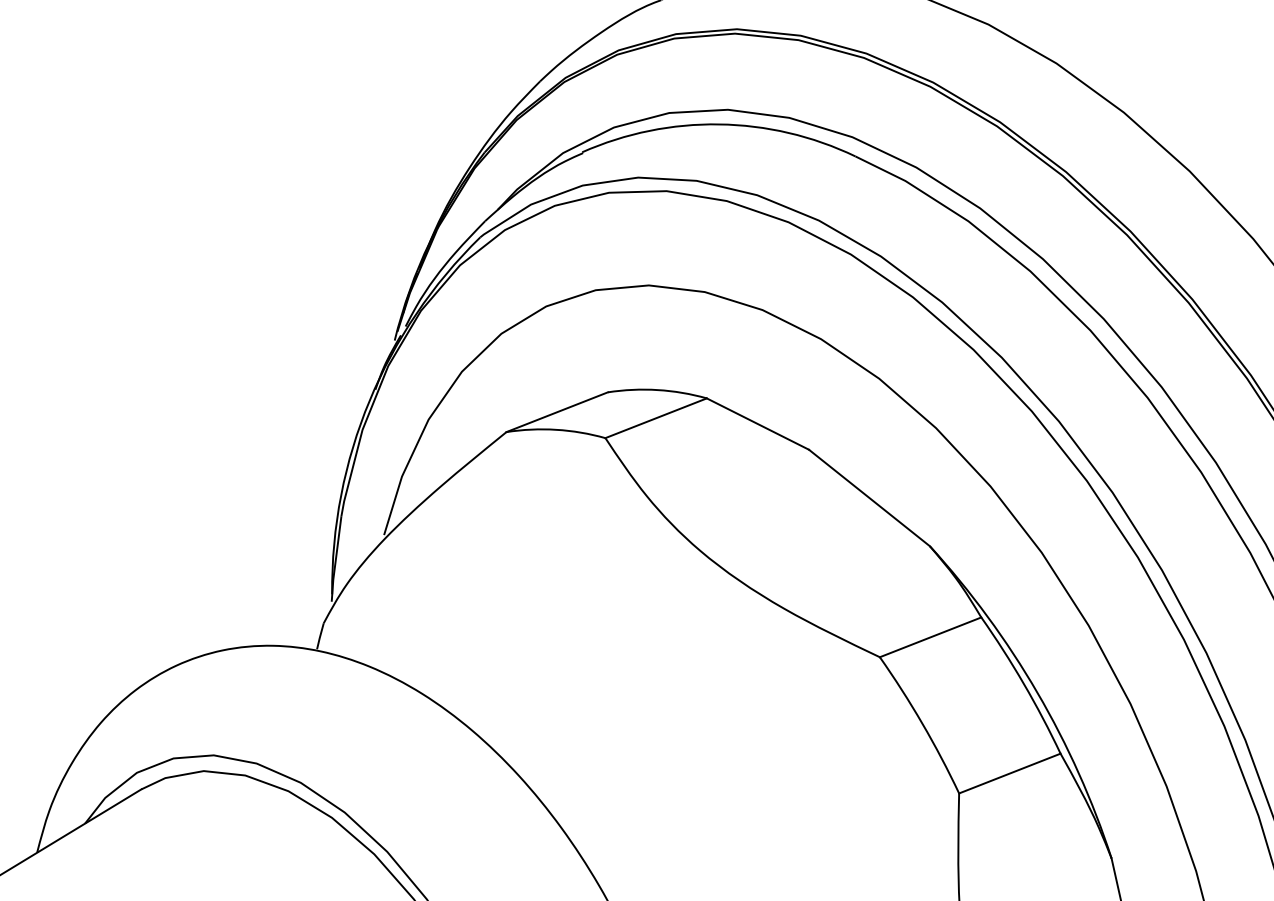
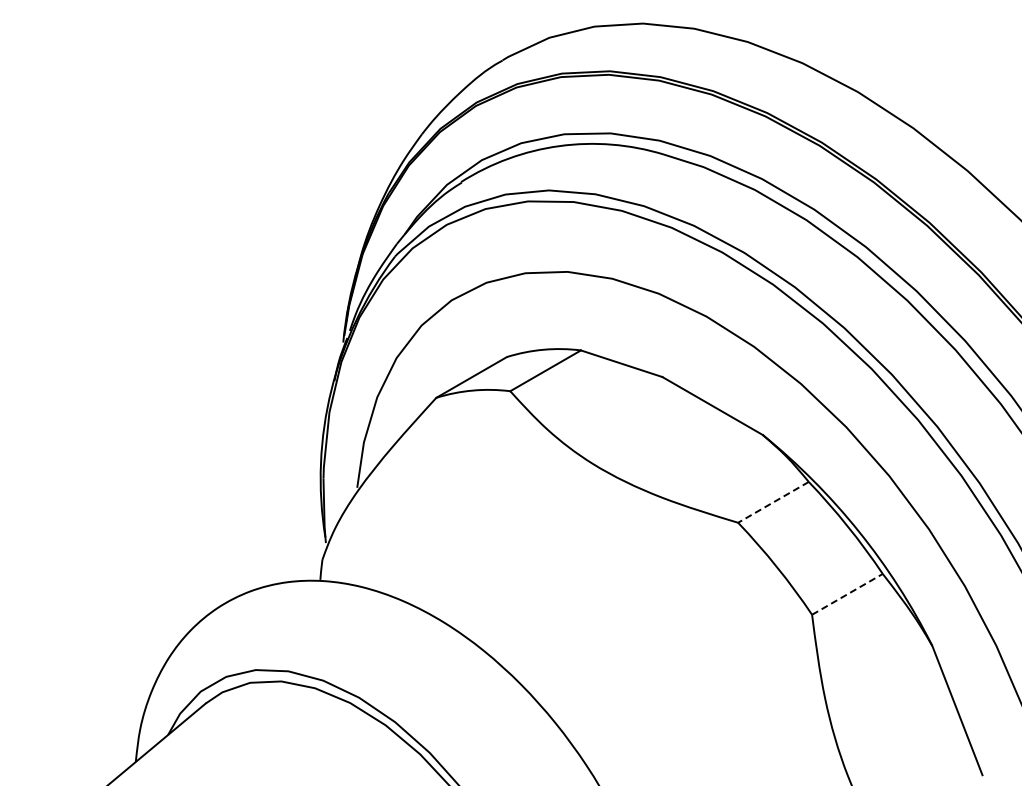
line: (930, 637) -> (773, 502), solid -> dashed
line: (1009, 773) -> (847, 594), solid -> dashed

